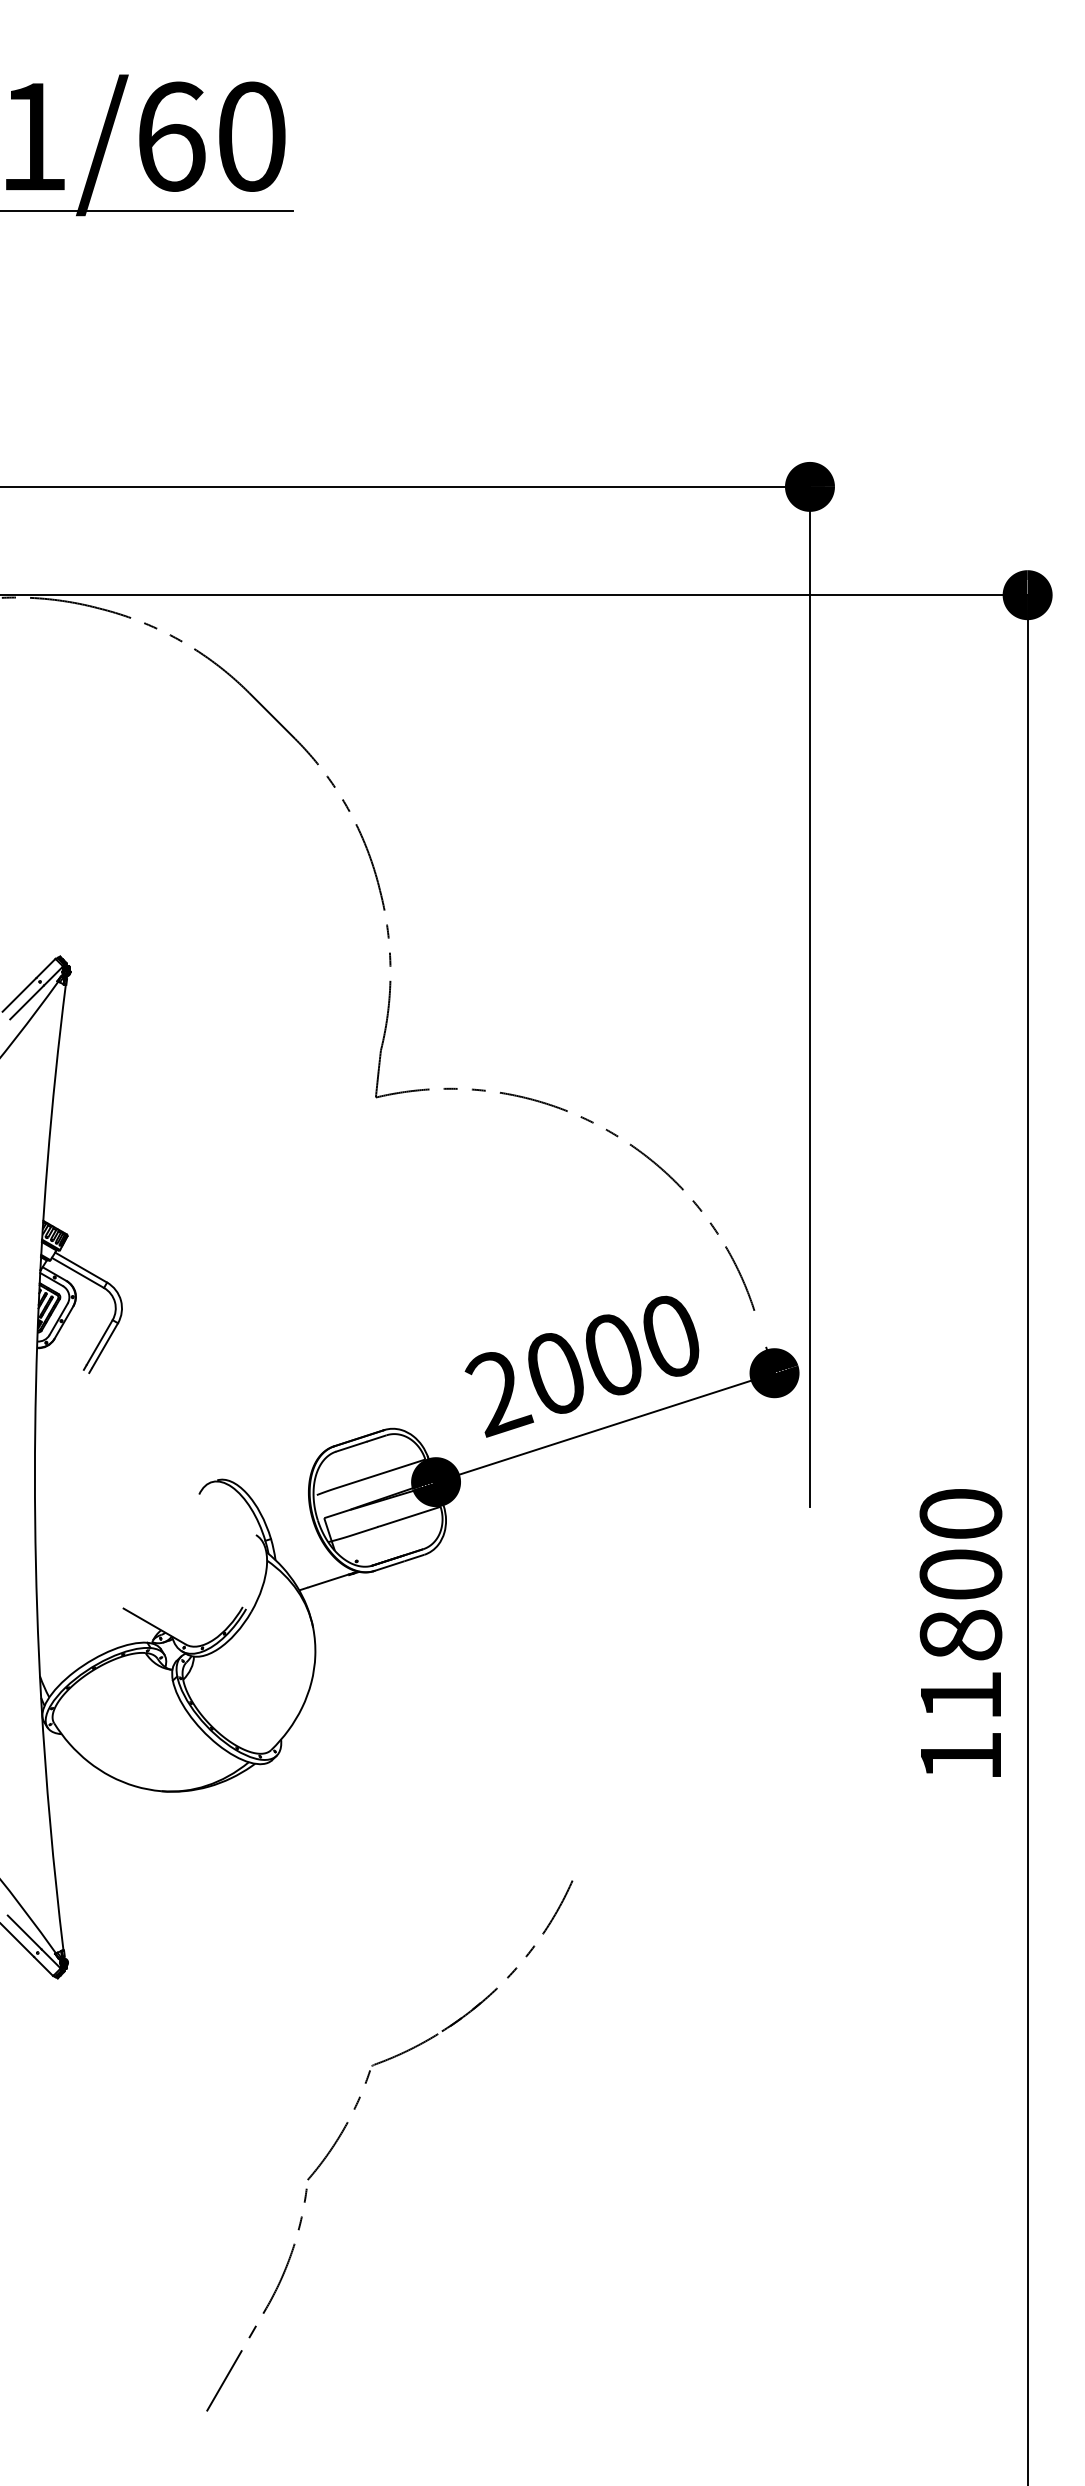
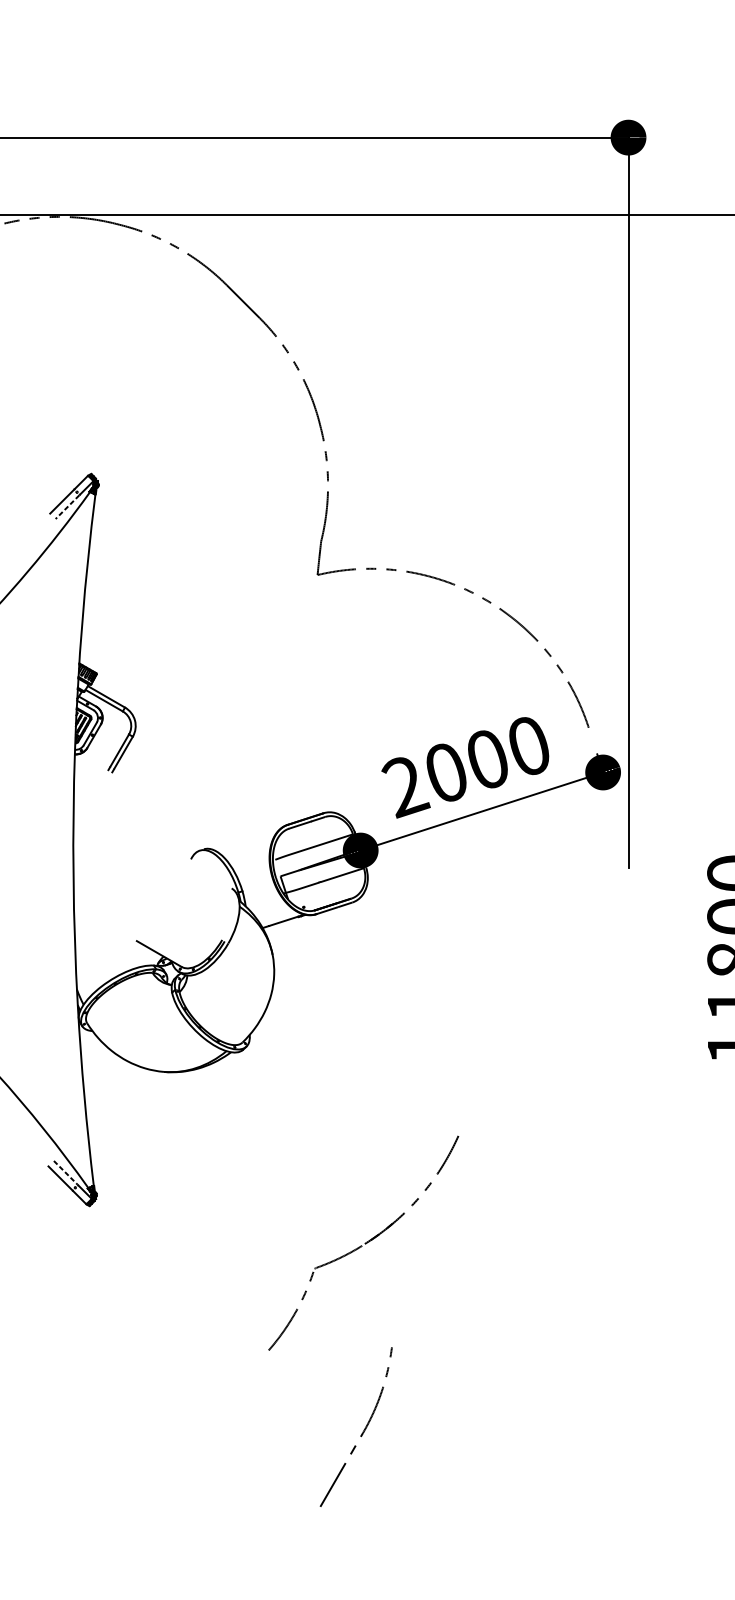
line: (26, 1003) -> (67, 507), solid -> dashed
line: (24, 1932) -> (65, 1173), solid -> dashed
part: (266, 2305) -> (363, 1430), moved

